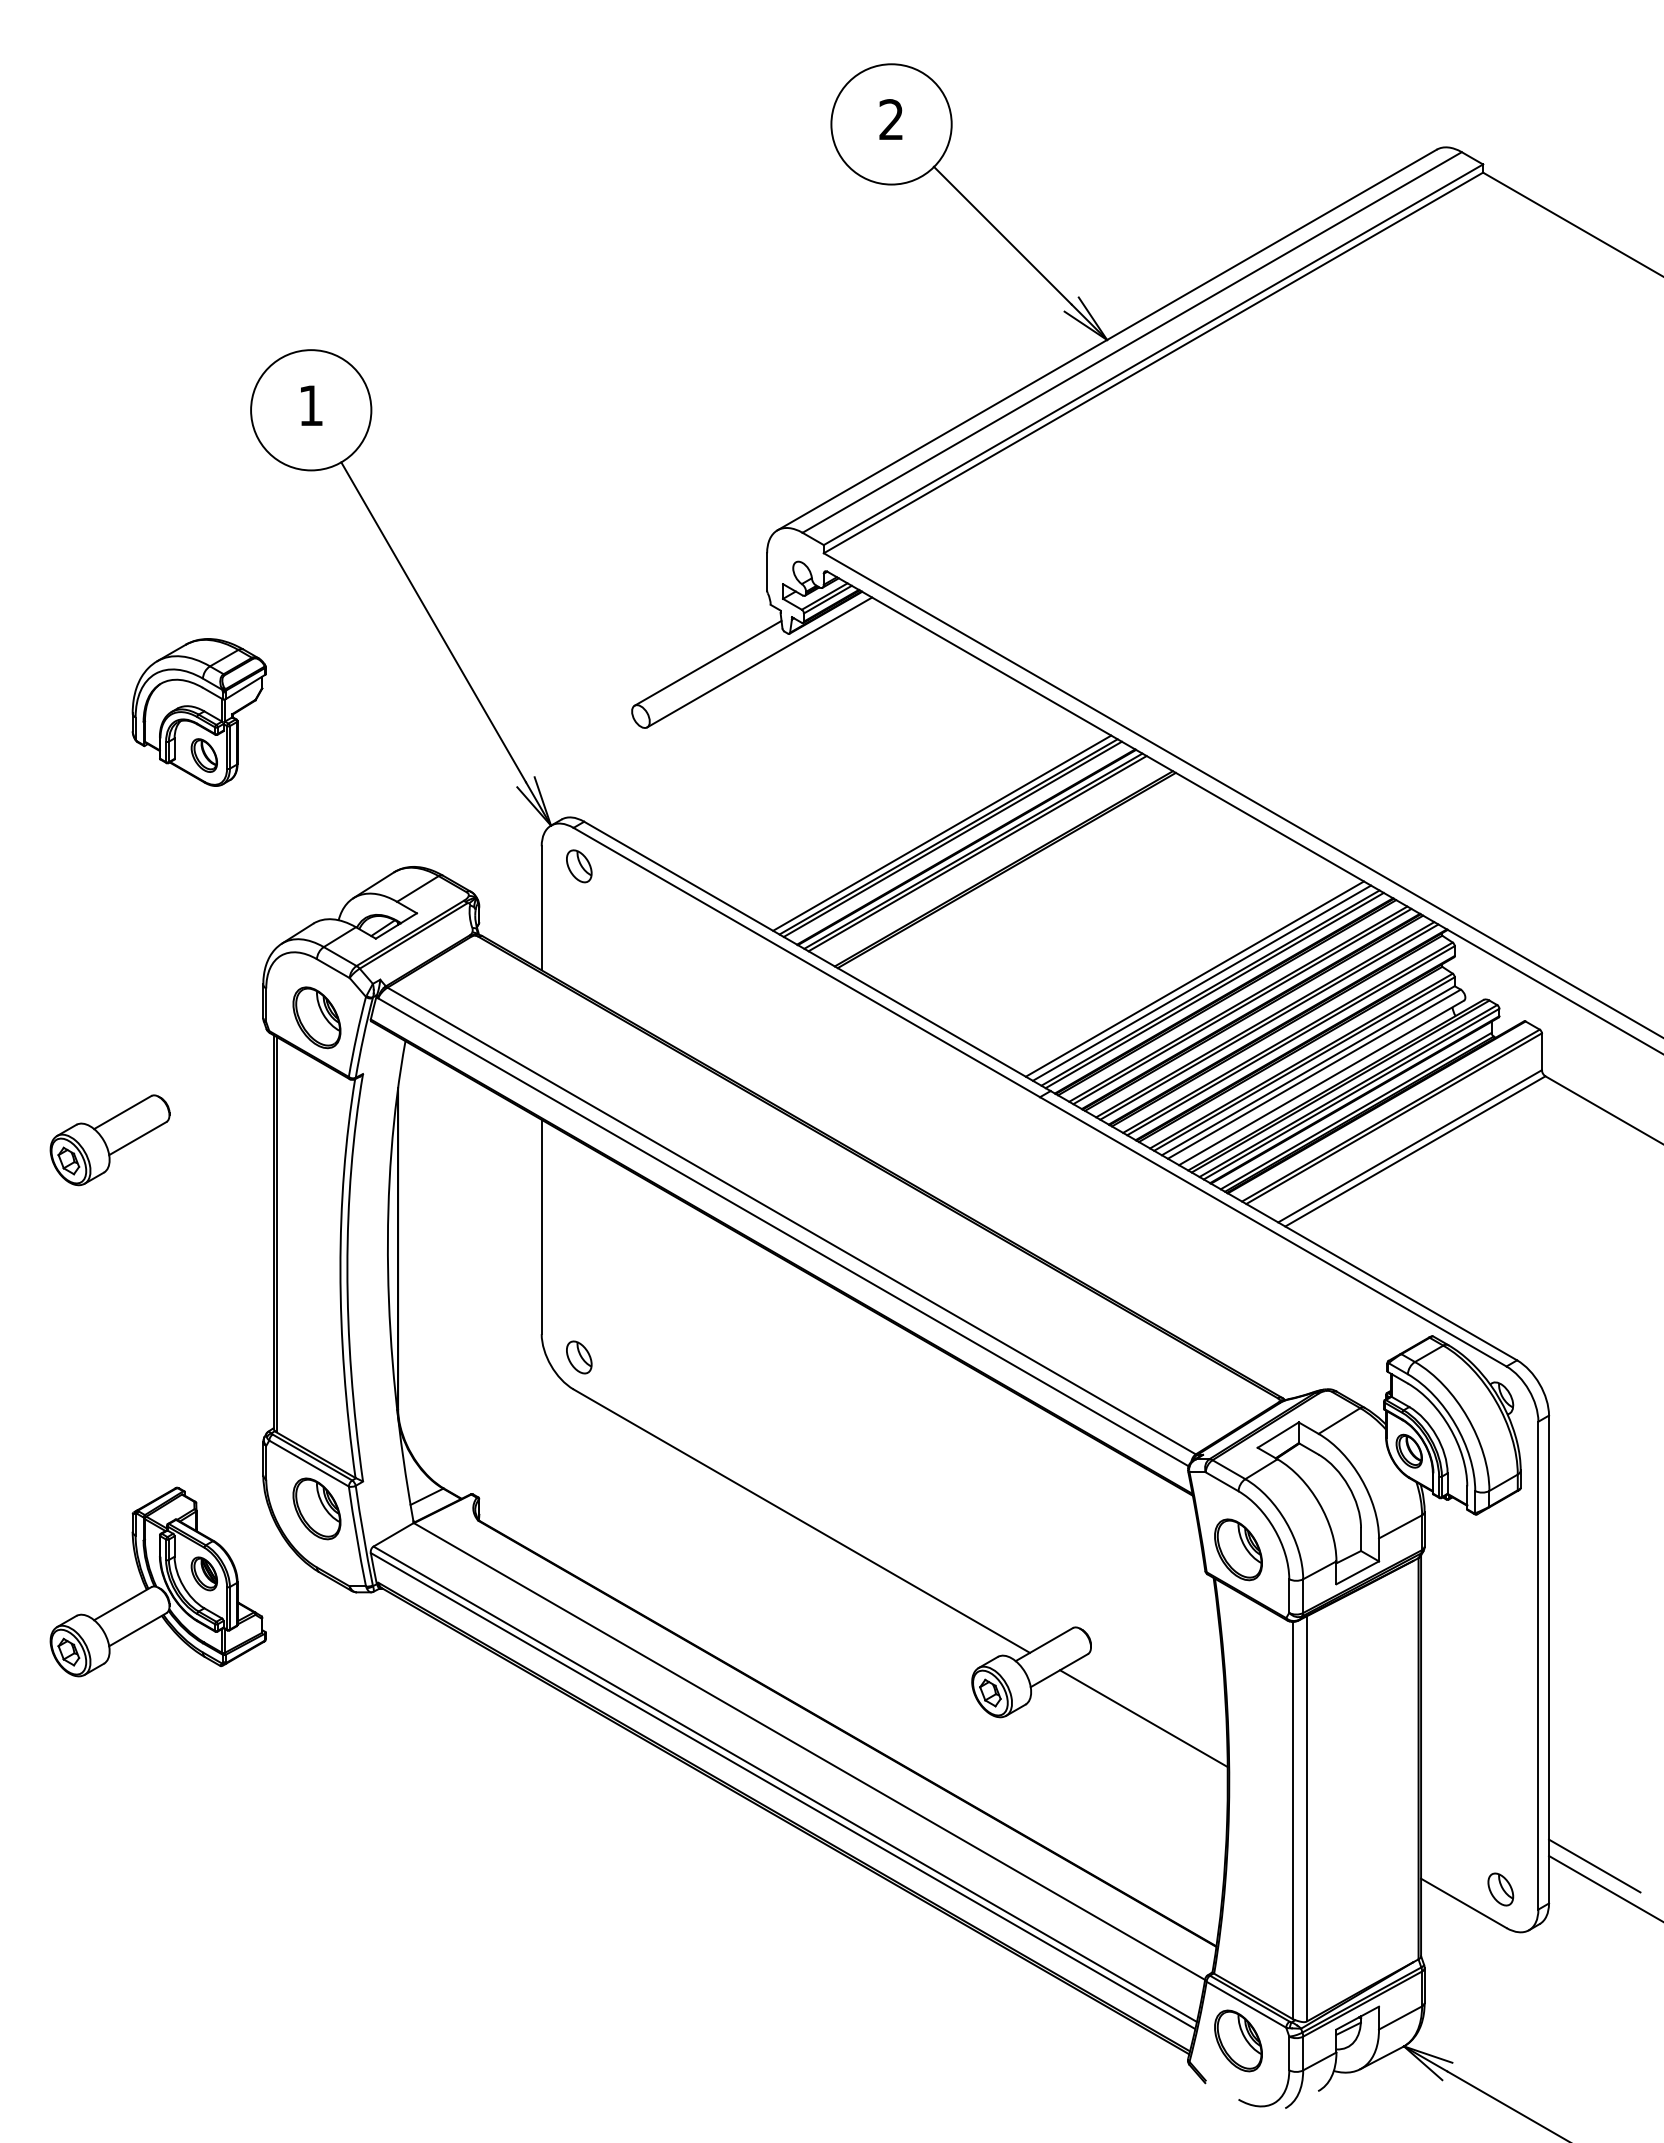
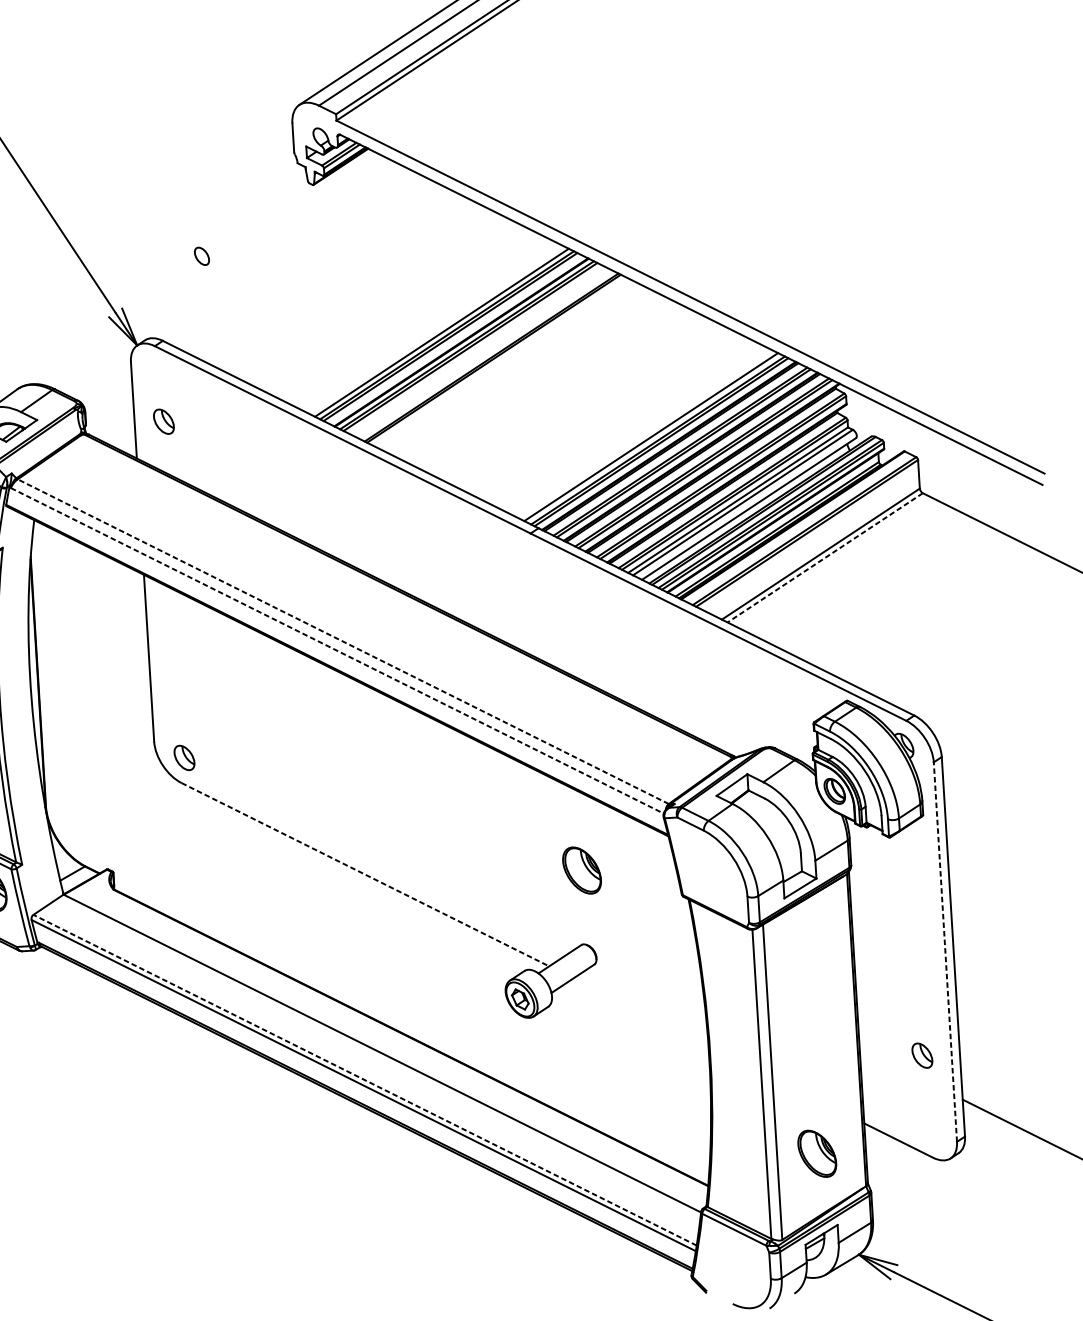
line: (707, 662) -> (251, 211), removed
line: (759, 662) -> (291, 208), removed
part: (579, 866) -> (164, 421), moved
line: (1194, 978) -> (645, 433), removed
line: (1414, 1151) -> (824, 557), solid -> dashed
line: (791, 1221) -> (343, 642), solid -> dashed
line: (783, 1232) -> (337, 650), solid -> dashed
line: (802, 1521) -> (365, 874), solid -> dashed
part: (1238, 1549) -> (582, 870), moved
line: (1538, 1665) -> (945, 951), solid -> dashed
line: (1143, 1718) -> (640, 1011), removed
line: (784, 1784) -> (364, 1080), solid -> dashed
line: (1594, 1865) -> (998, 1104), removed
part: (1500, 1889) -> (922, 1055), moved
part: (1238, 2040) -> (817, 1153), moved

